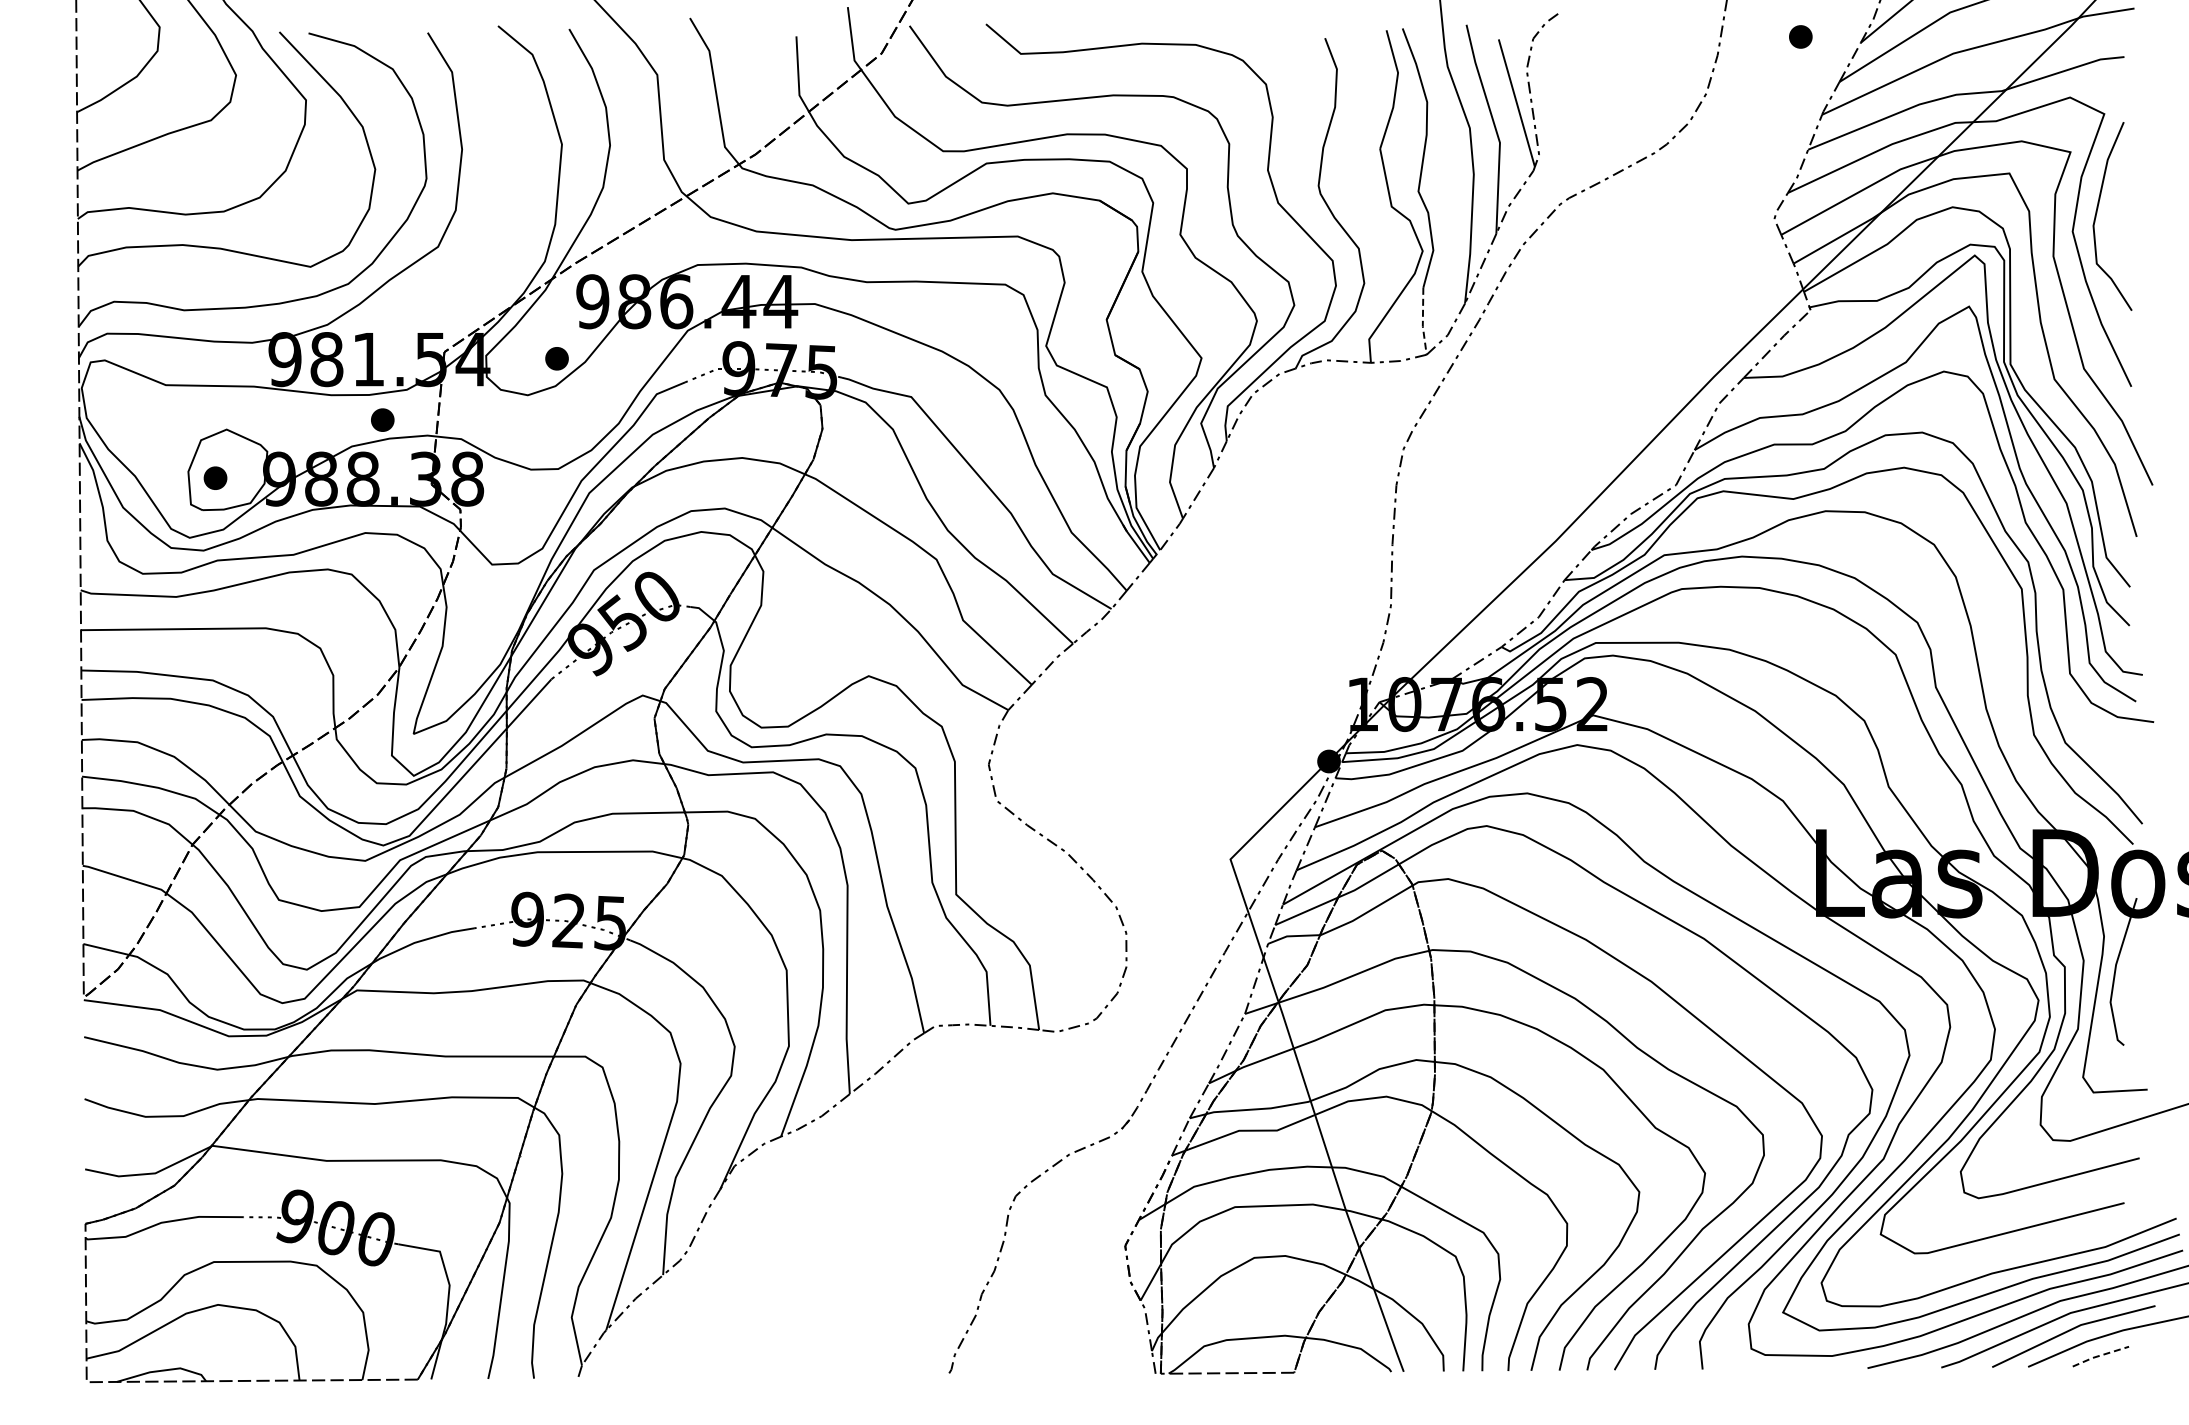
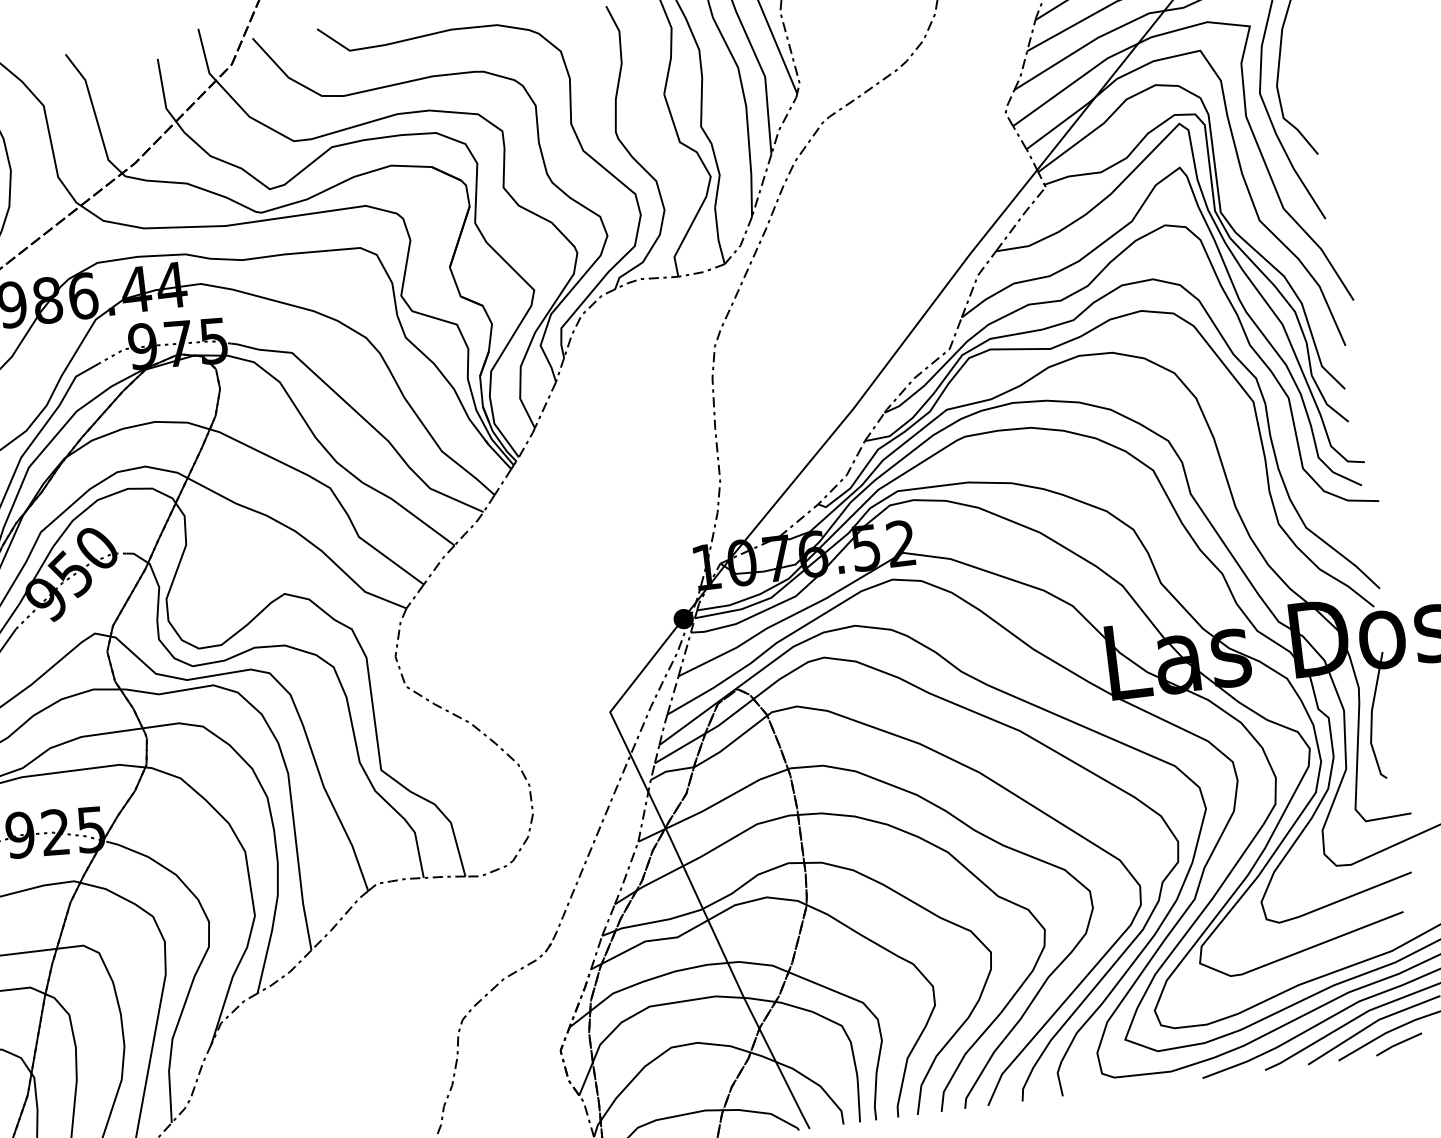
line: (1422, 322) -> (717, 237), dashed -> solid
line: (2100, 1355) -> (1398, 1043), dashed -> solid

